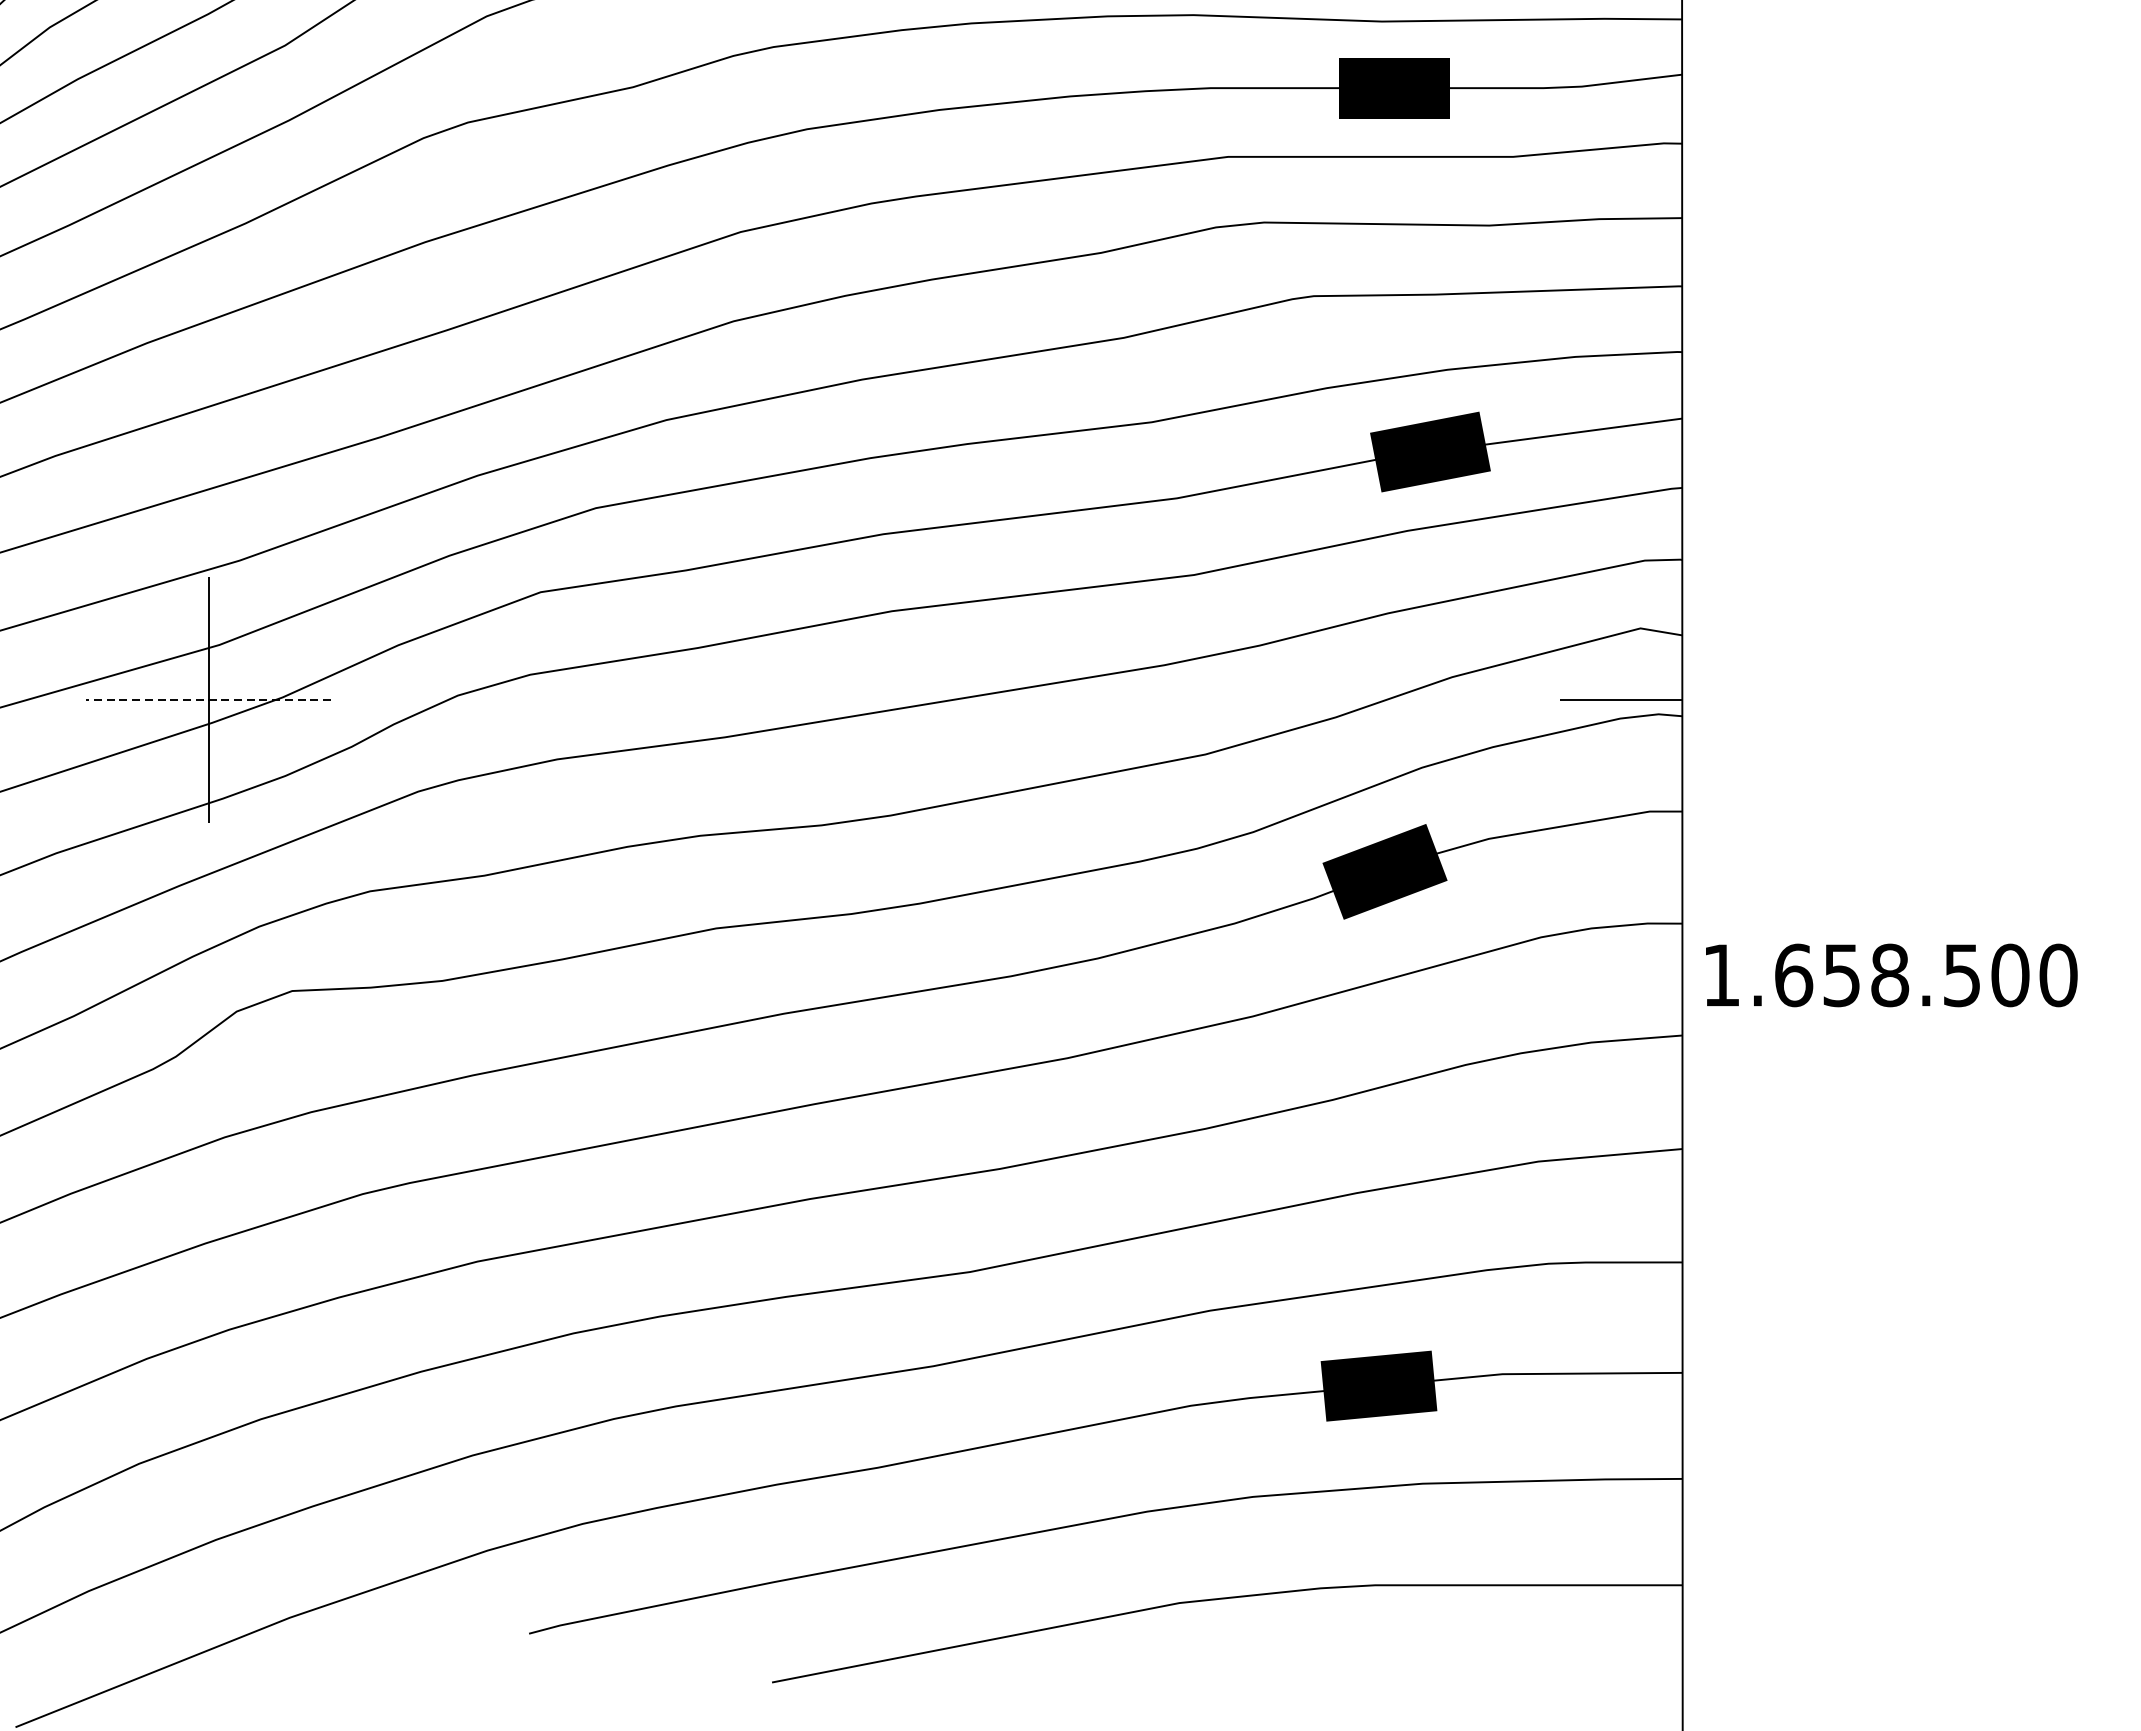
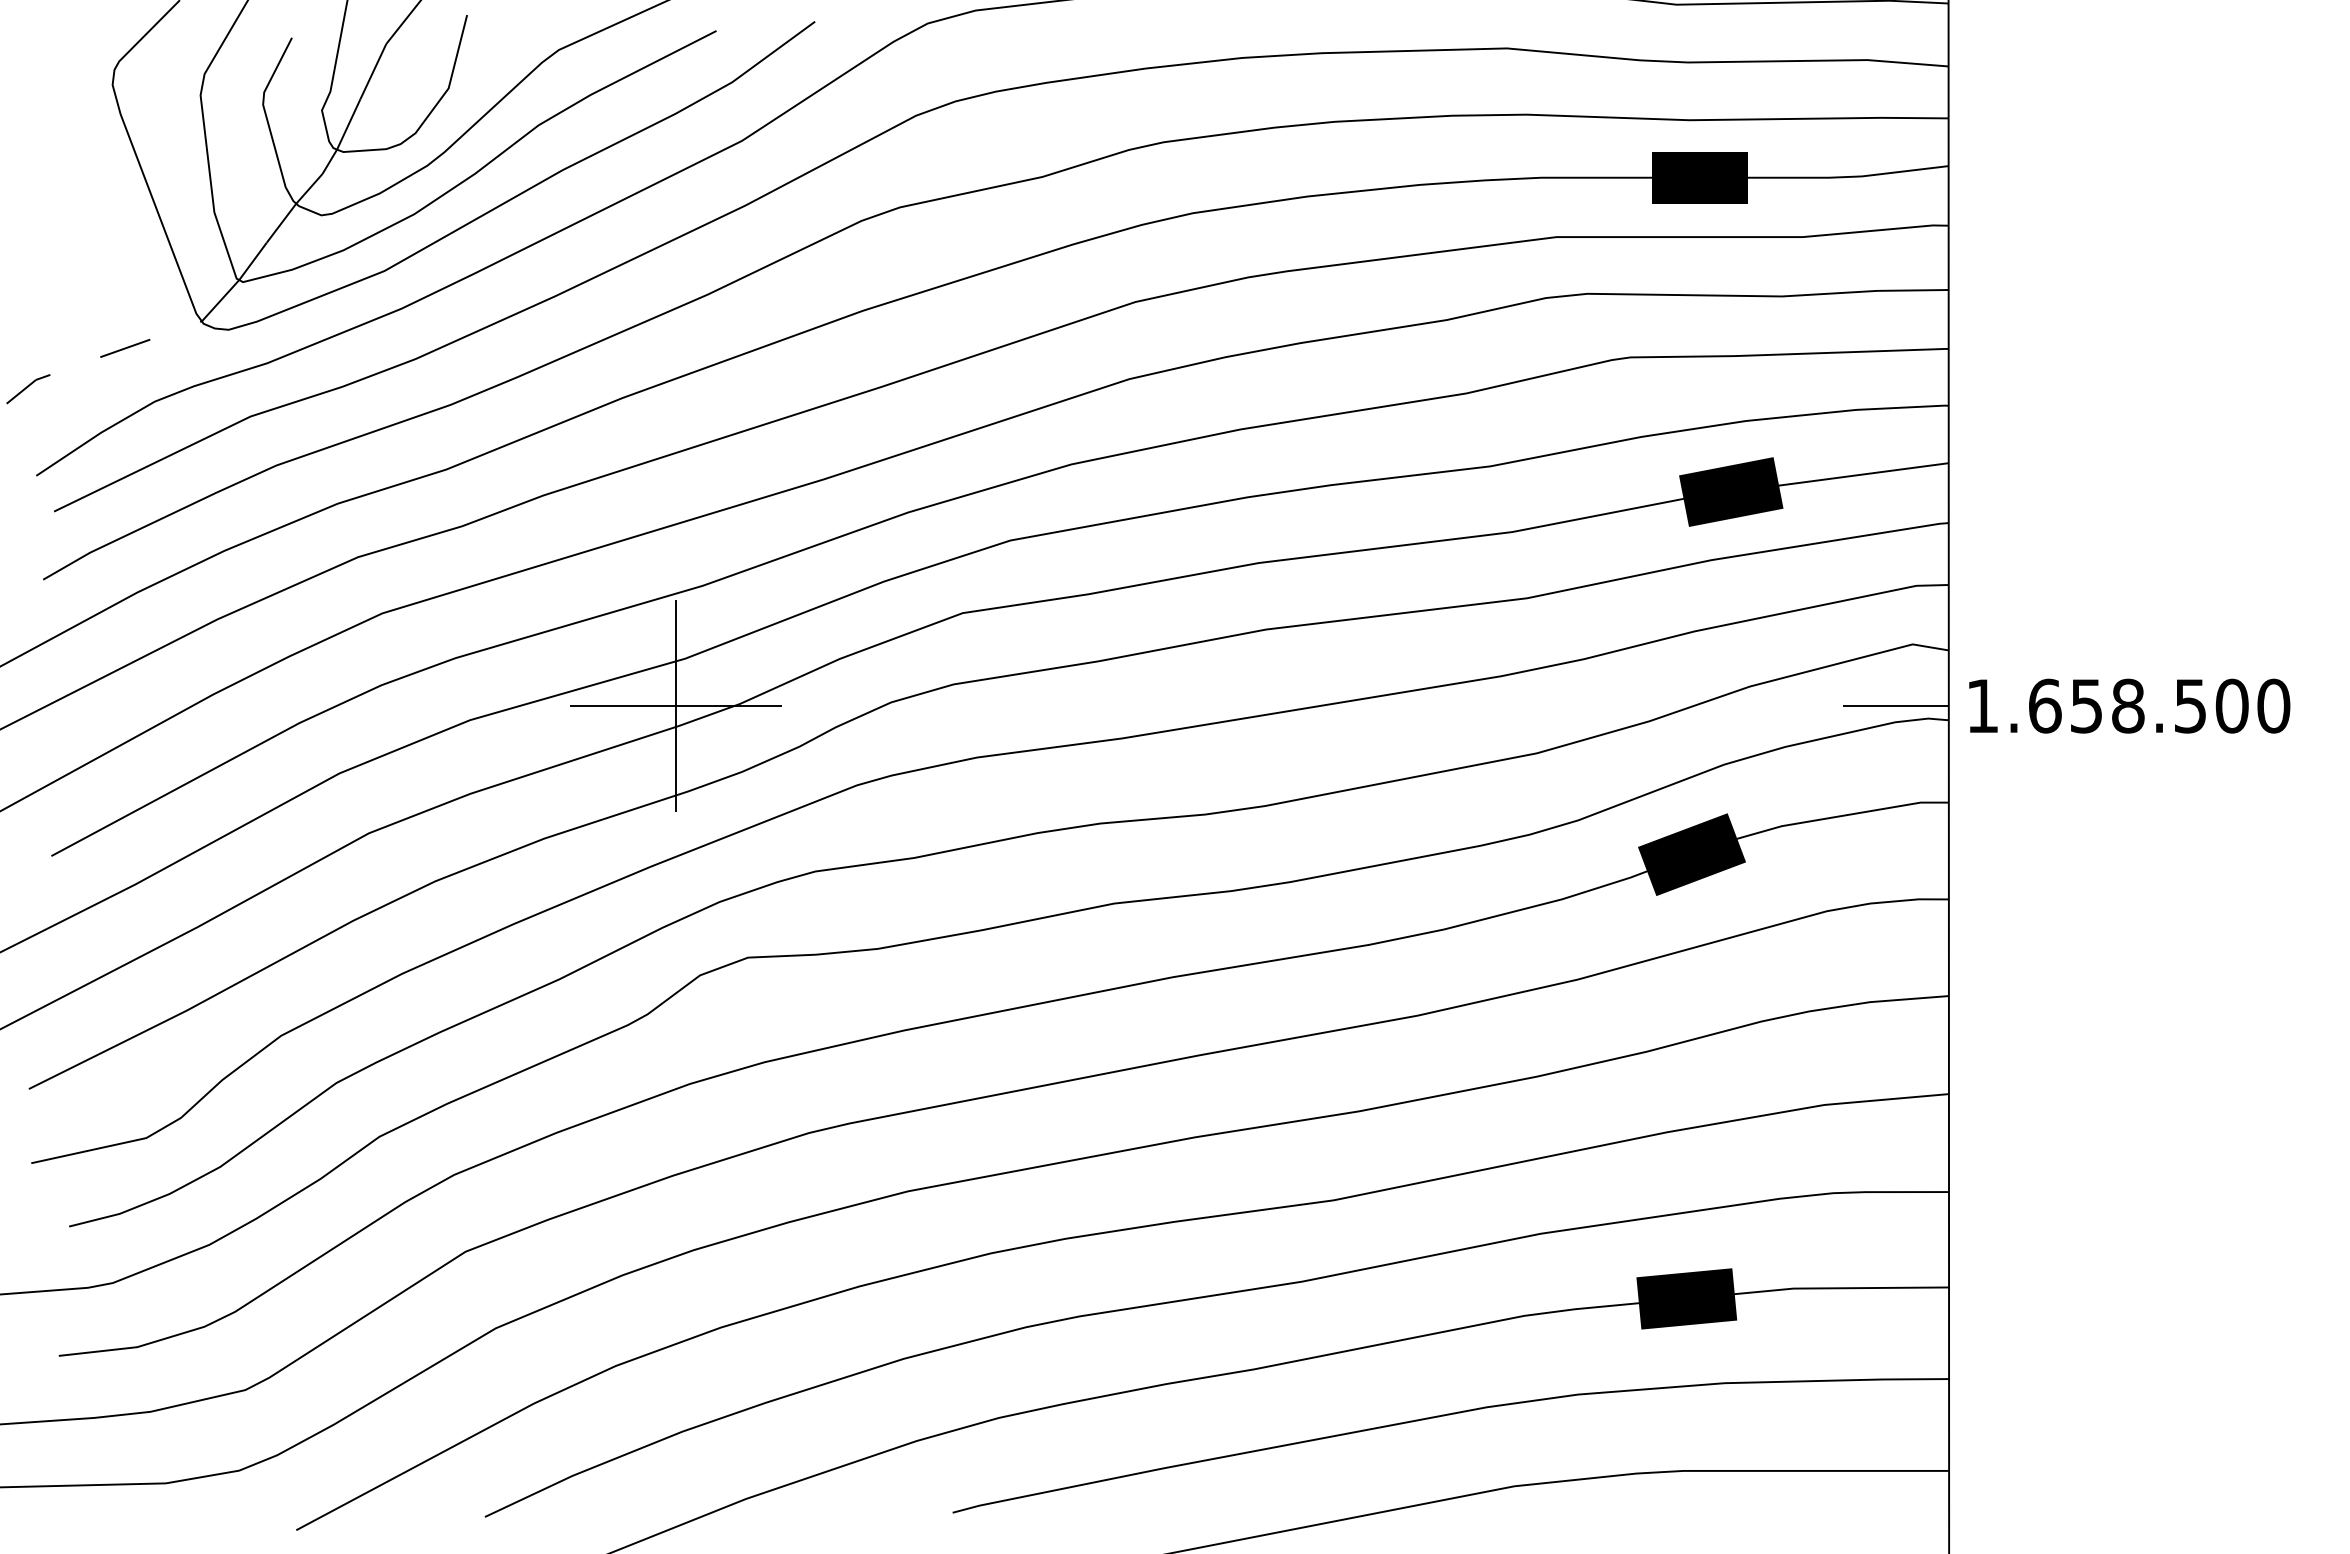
line: (208, 700) -> (675, 706), dashed -> solid
text: (1891, 974) -> (2129, 705), moved

